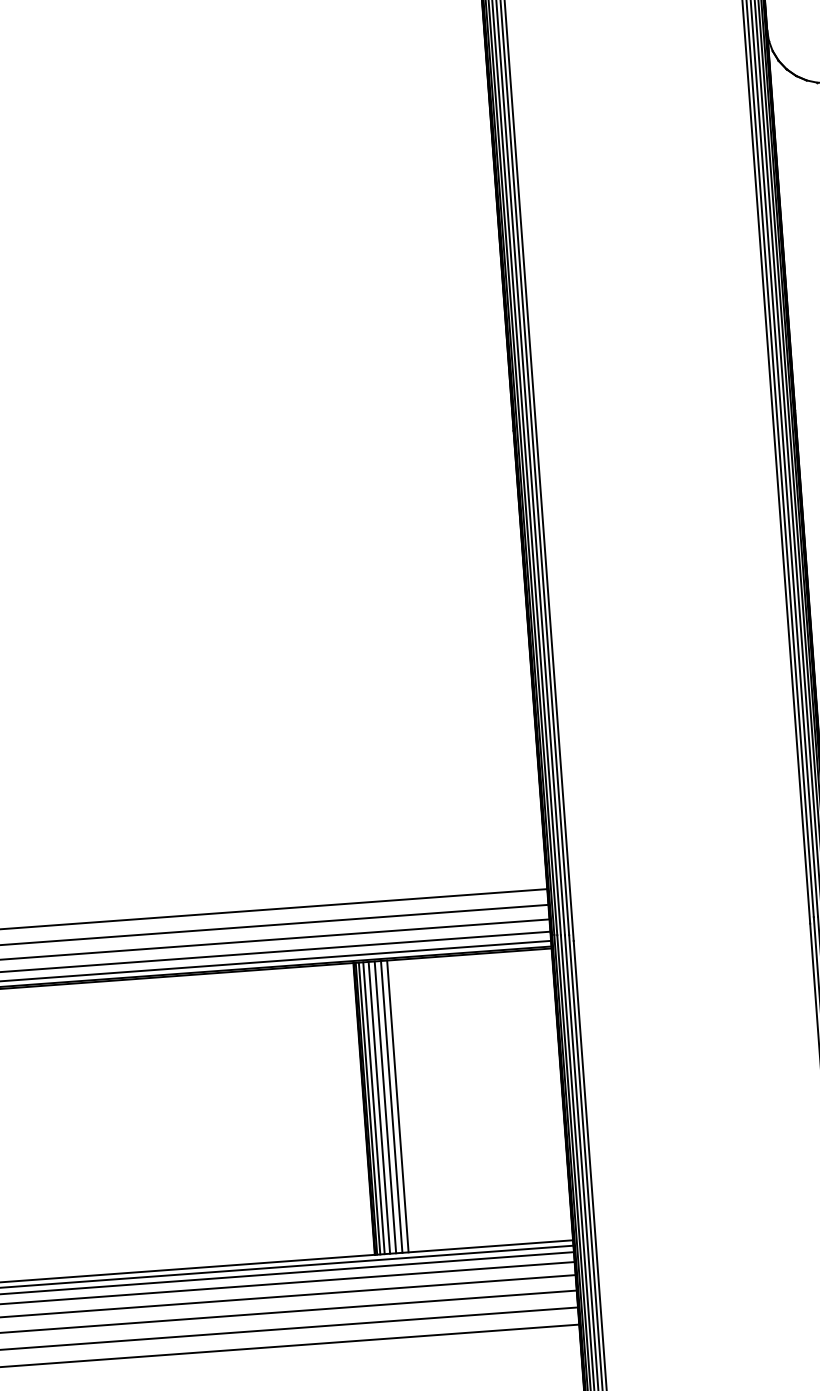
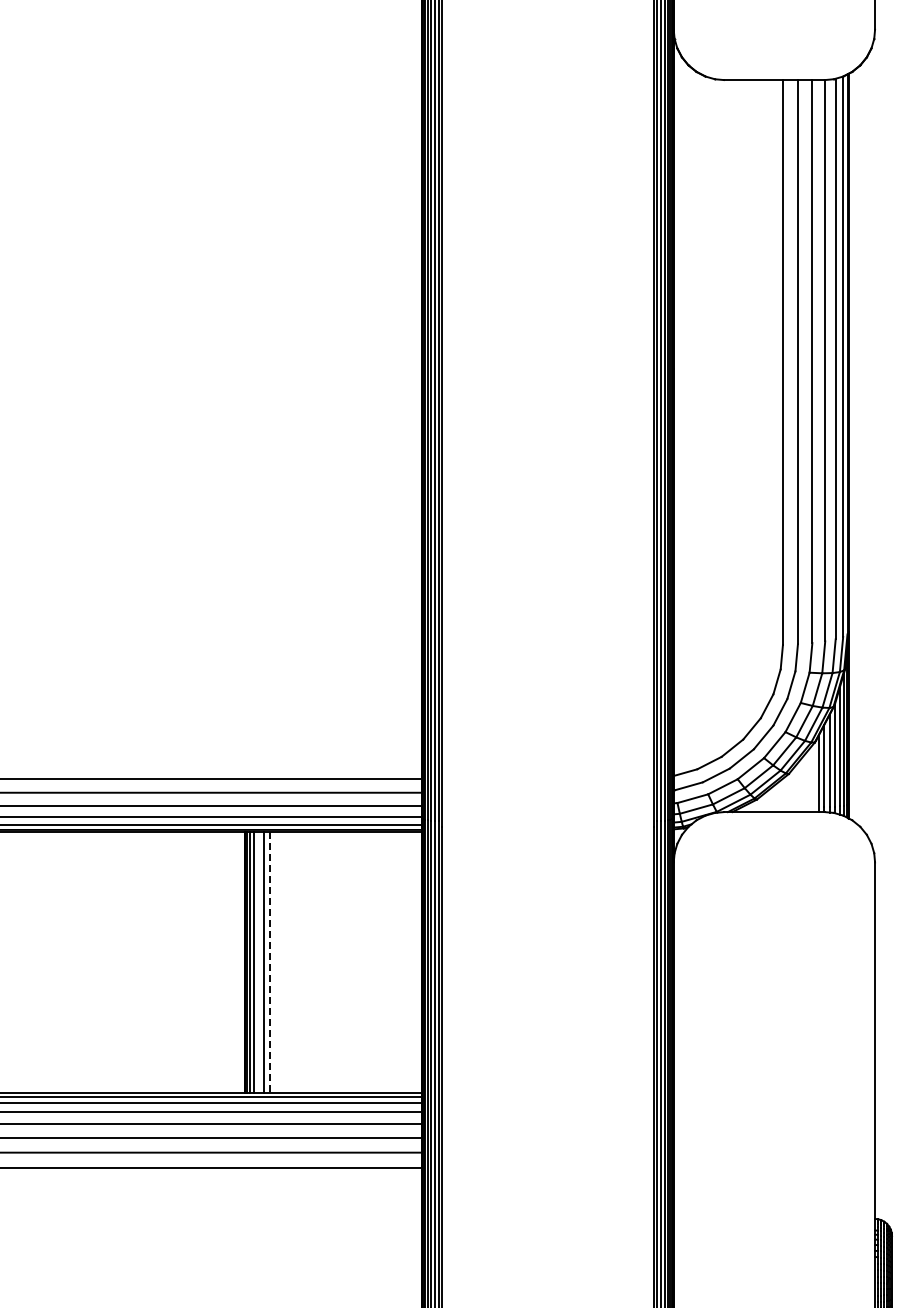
line: (398, 1105) -> (275, 961), removed
line: (379, 1107) -> (258, 961), removed
line: (391, 1107) -> (269, 962), solid -> dashed

